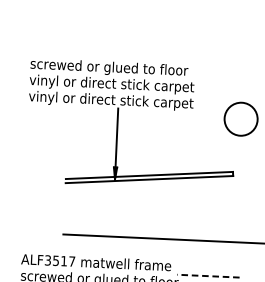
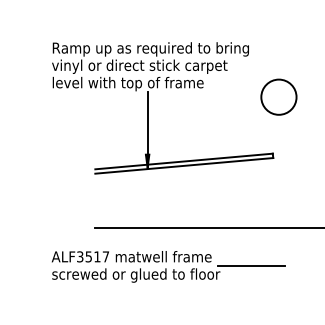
text: (122, 69) -> (150, 49), screwed or glued to floor -> Ramp up as required to bring
text: (110, 100) -> (139, 83), vinyl or direct stick carpet -> level with top of frame
line: (208, 275) -> (251, 265), dashed -> solid

